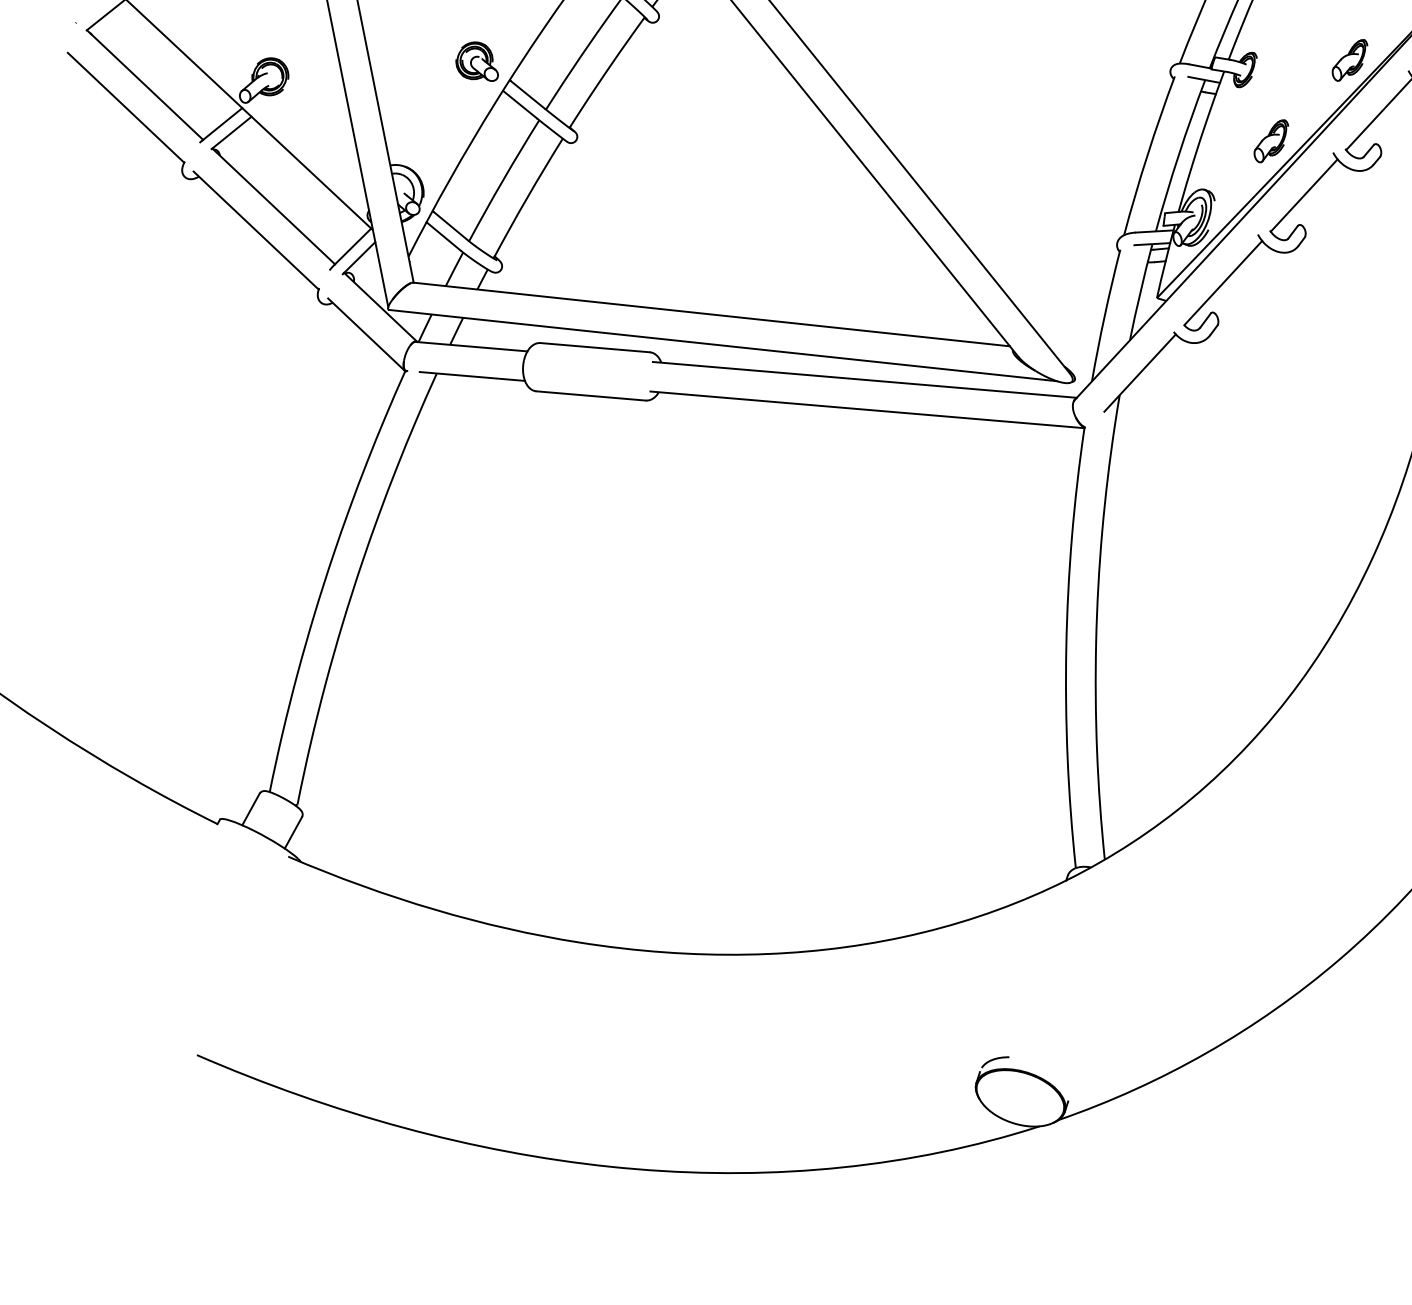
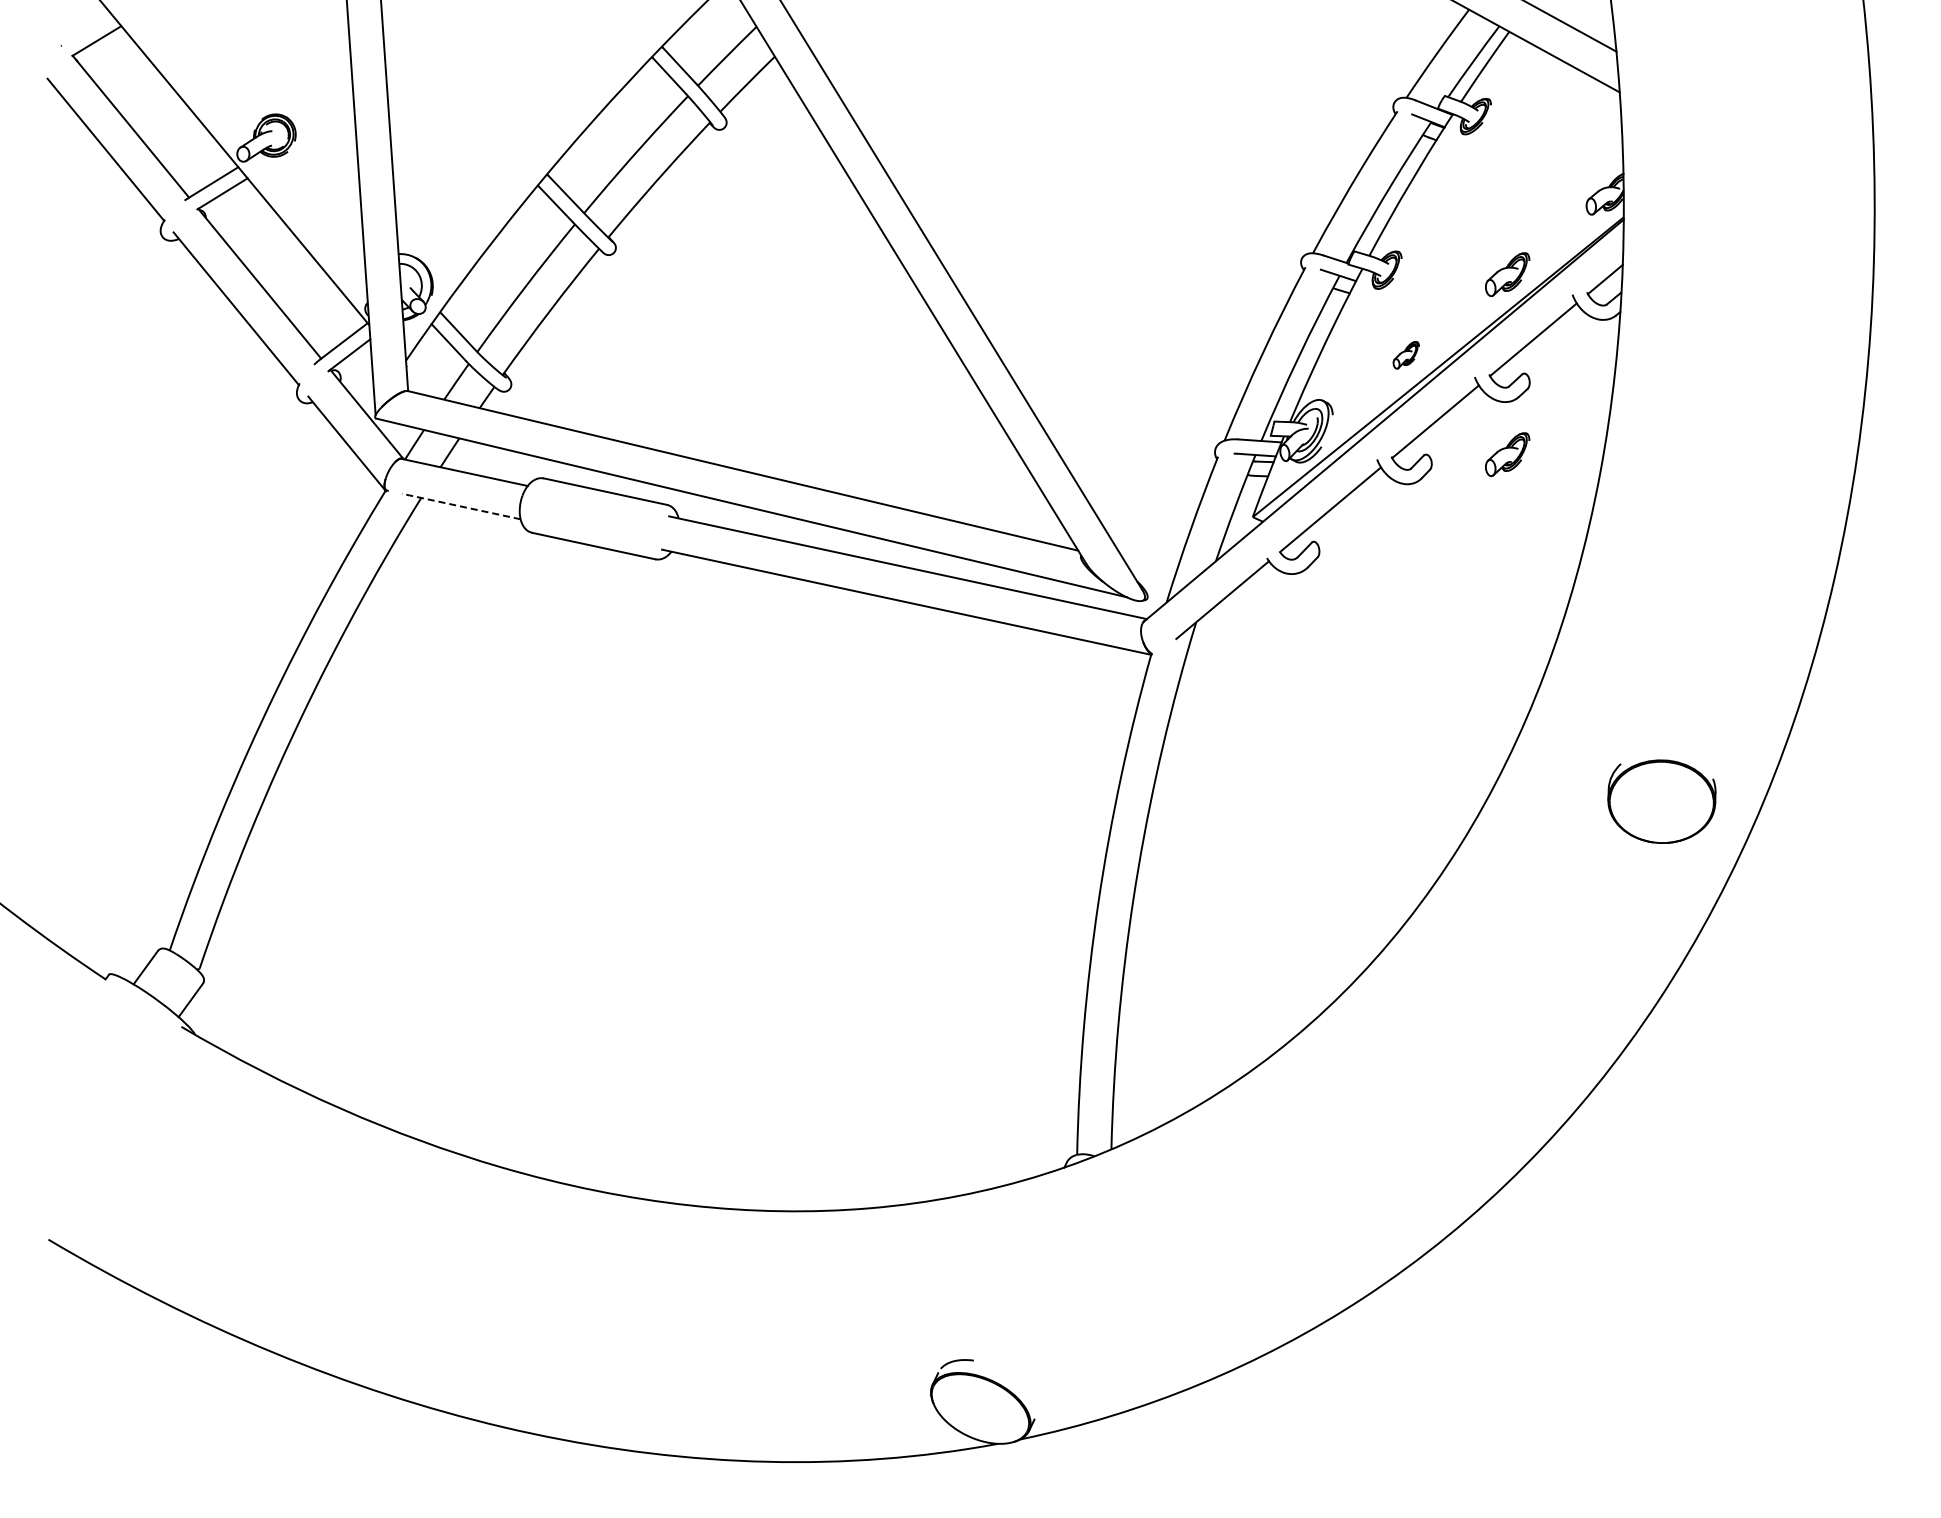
part: (476, 62) -> (511, 149), removed
part: (1271, 141) -> (1406, 355), size x0.6
part: (1369, 215) -> (1507, 454), added
line: (472, 376) -> (461, 506), solid -> dashed

